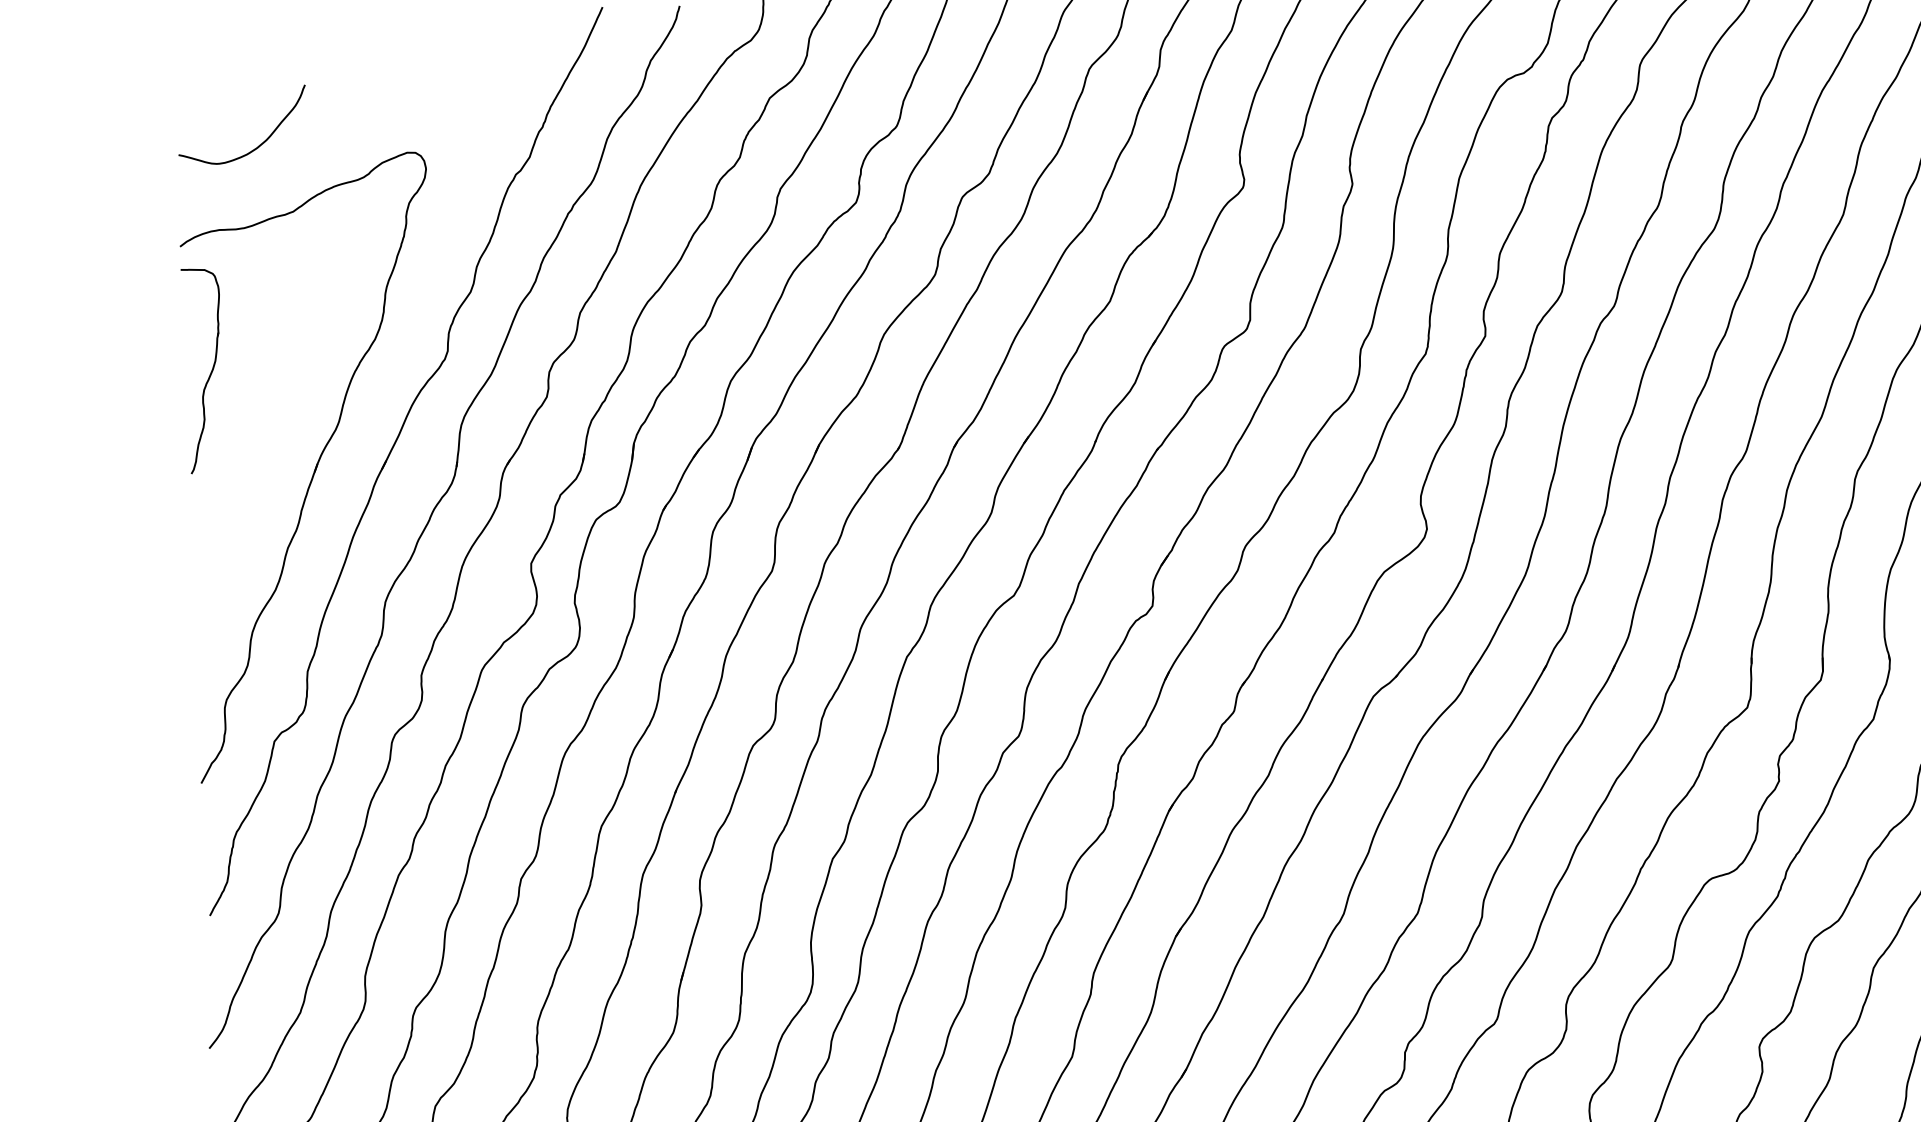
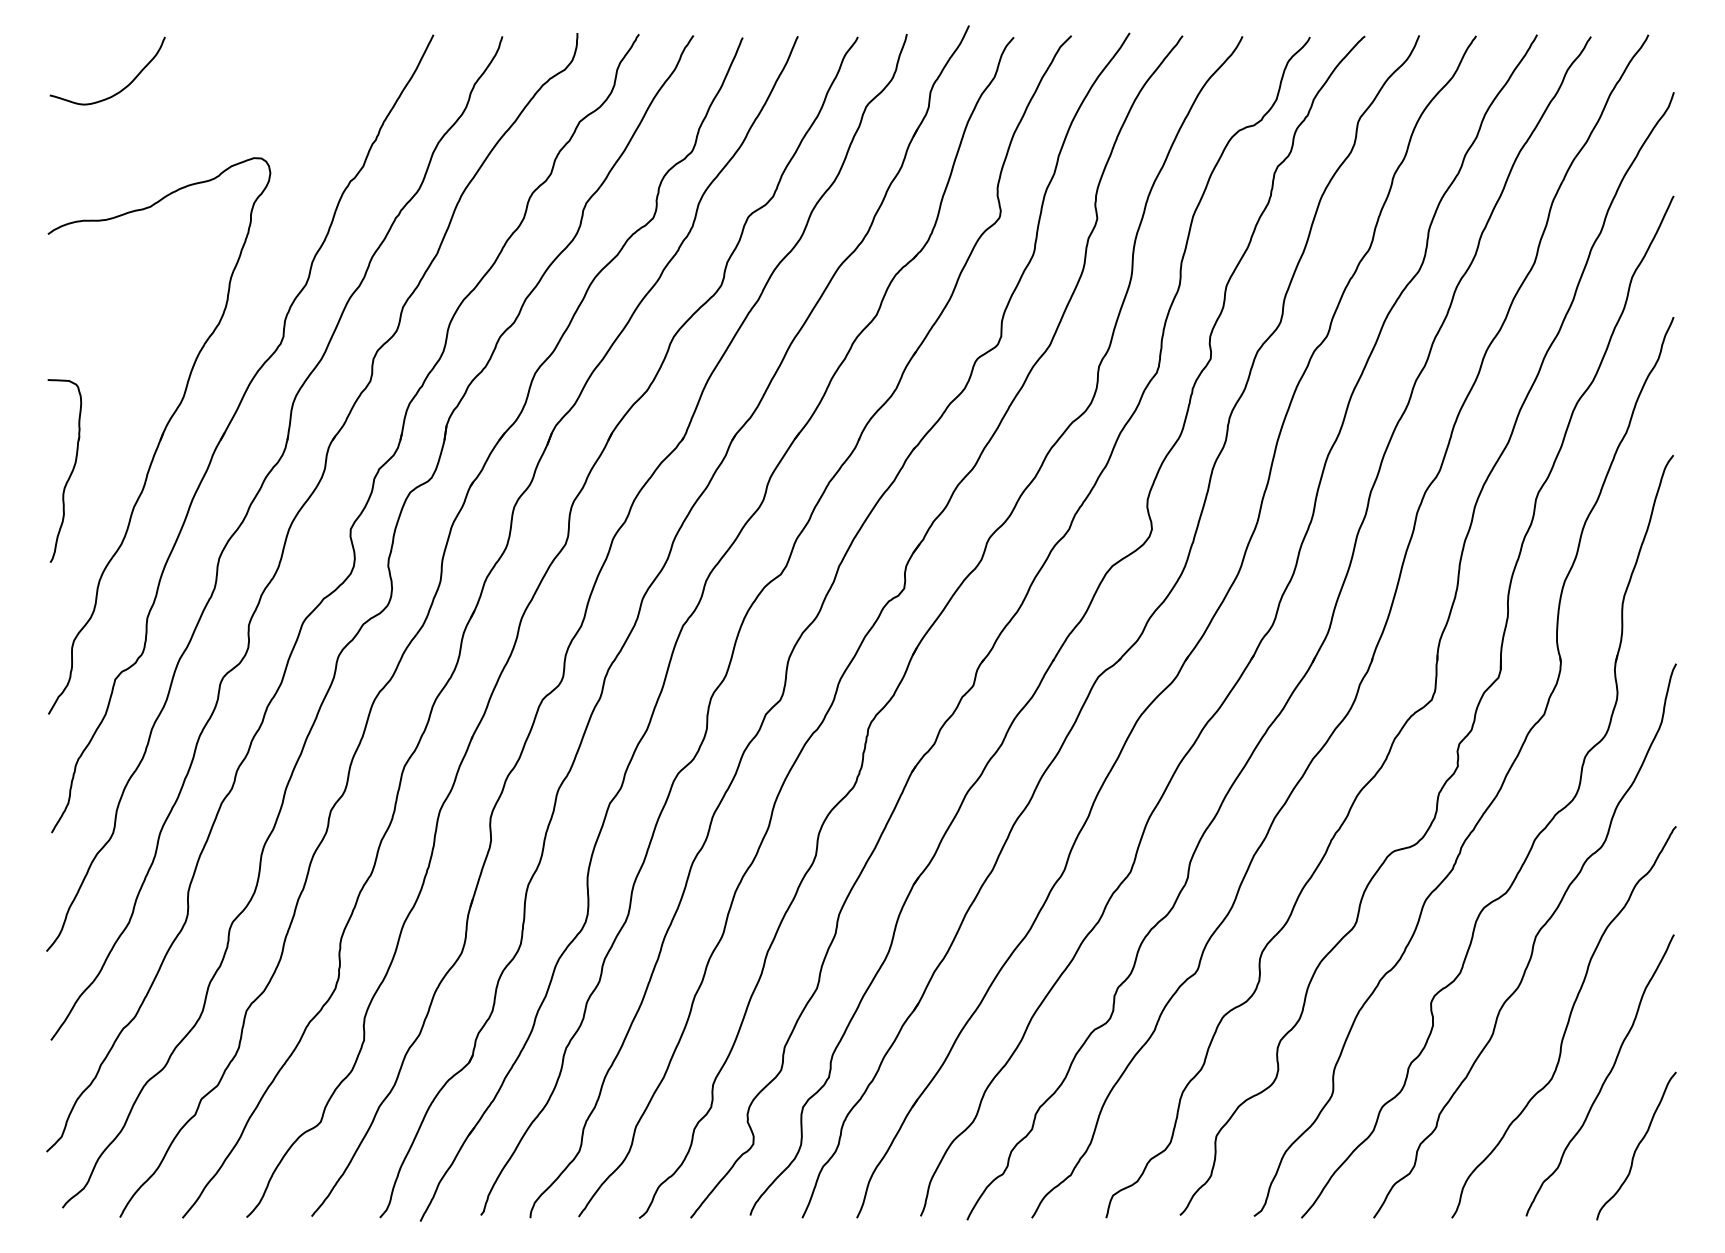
curve: (259, 144) -> (122, 88), moved
part: (210, 373) -> (70, 473), moved

